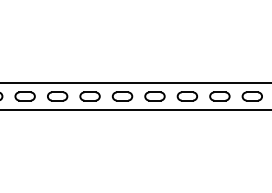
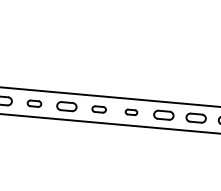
part: (24, 96) -> (33, 103), size x0.7
part: (89, 96) -> (98, 109), size x0.7
part: (122, 96) -> (131, 112), size x0.6

